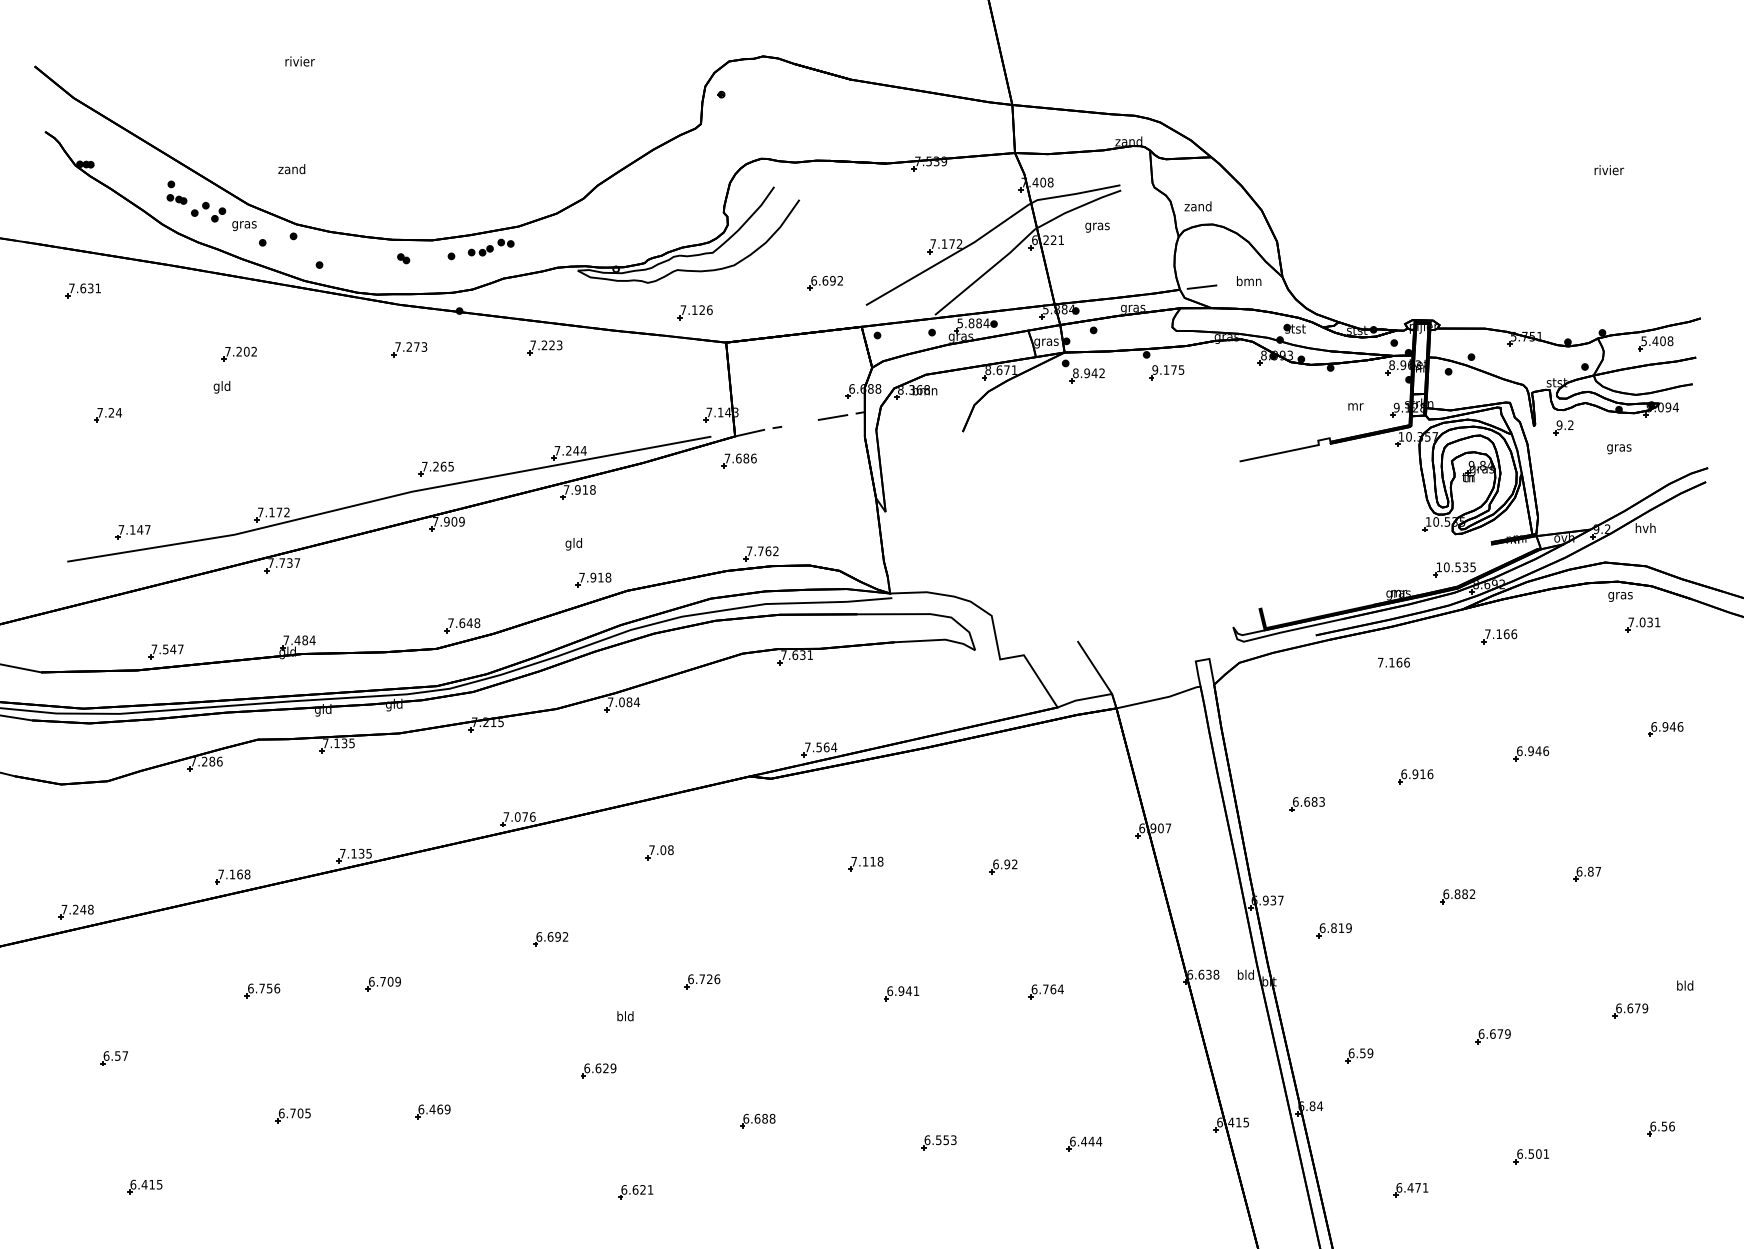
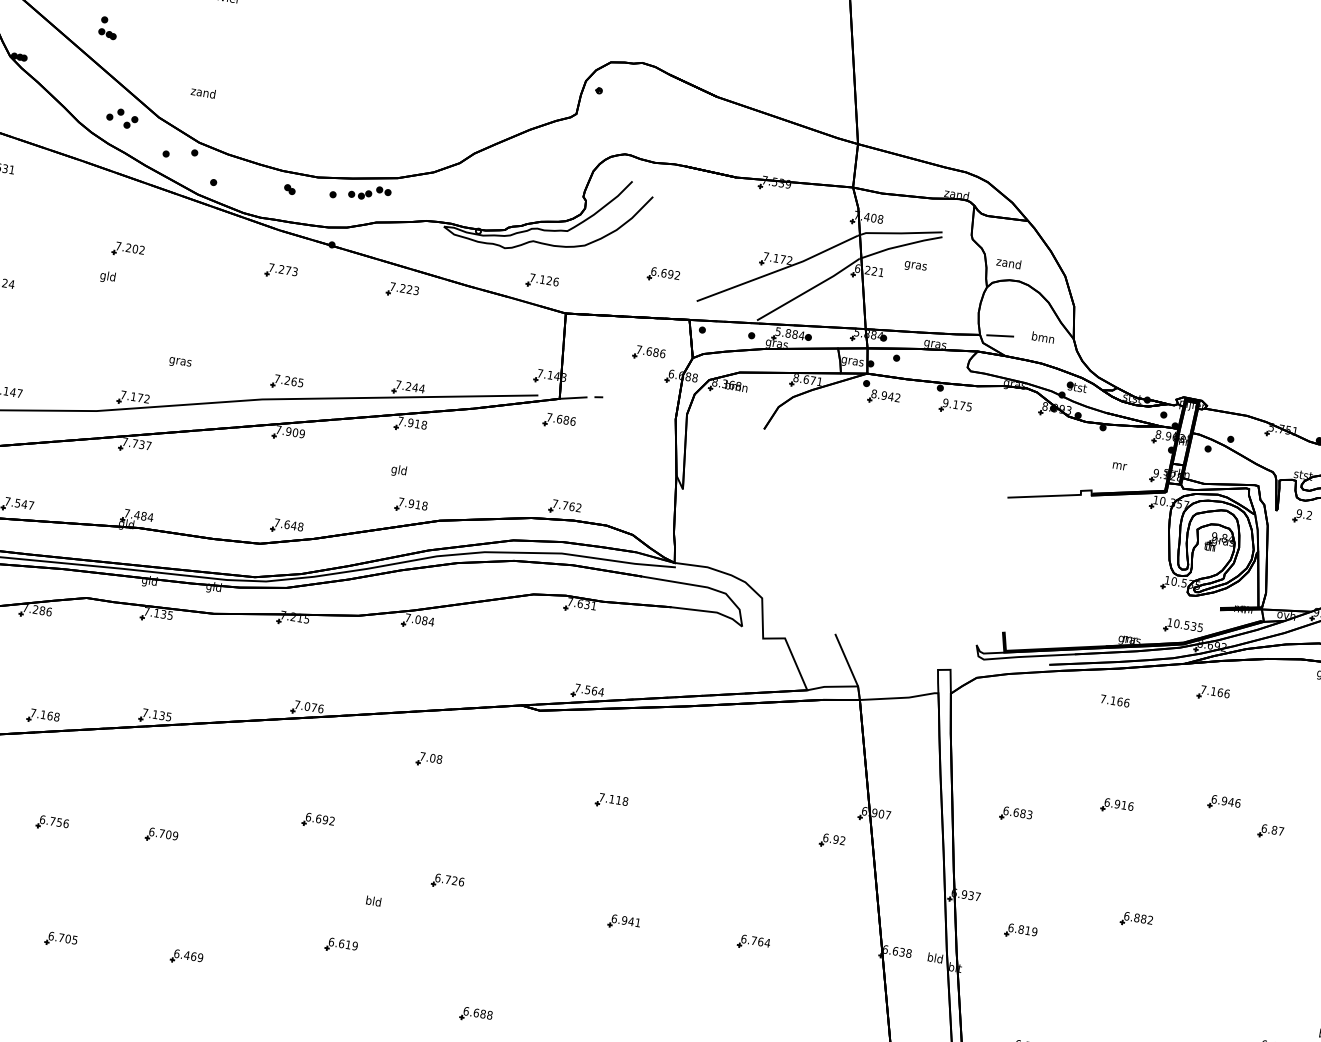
part: (176, 192) -> (108, 27), moved
text: (244, 225) -> (180, 362), moved
part: (823, 370) -> (648, 353), added
line: (840, 416) -> (657, 396), removed
part: (1003, 866) -> (832, 840), moved
part: (1586, 873) -> (1270, 831), moved
text: (605, 1068) -> (347, 944), 6.629 -> 6.619

